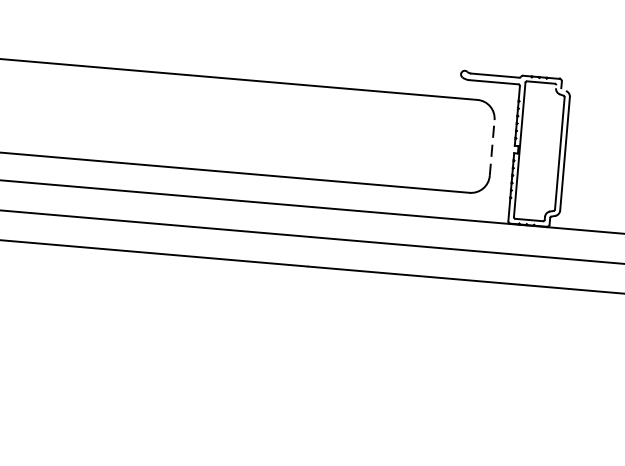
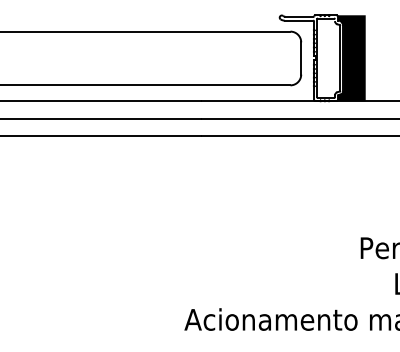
line: (492, 148) -> (301, 58), dashed -> solid
fill: (577, 155) -> (350, 58), added

